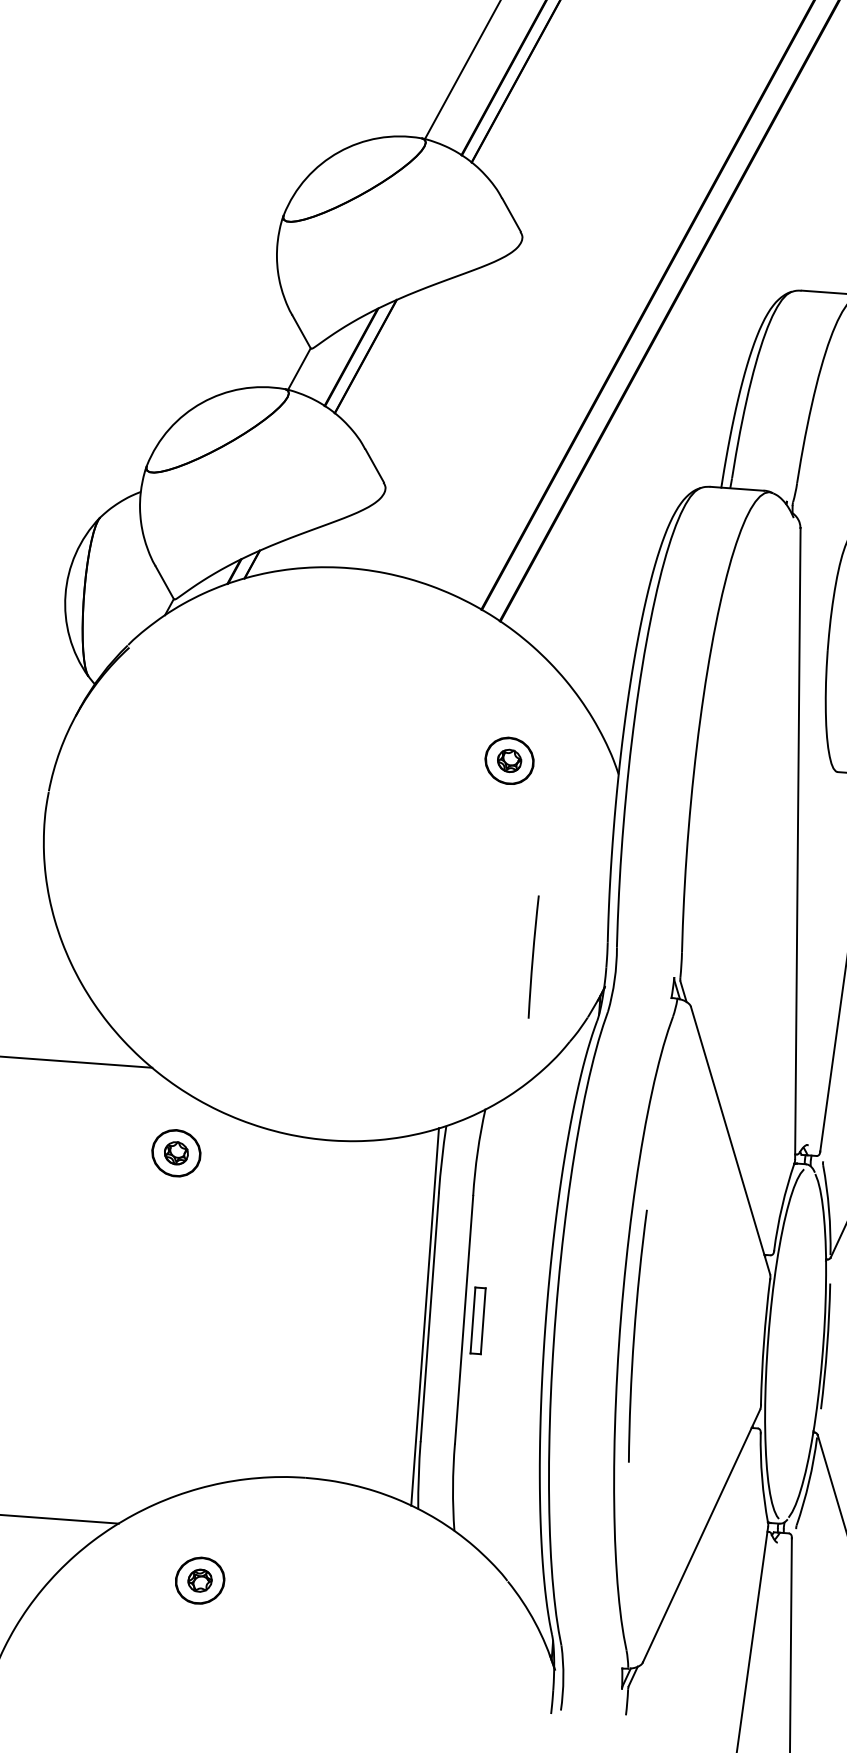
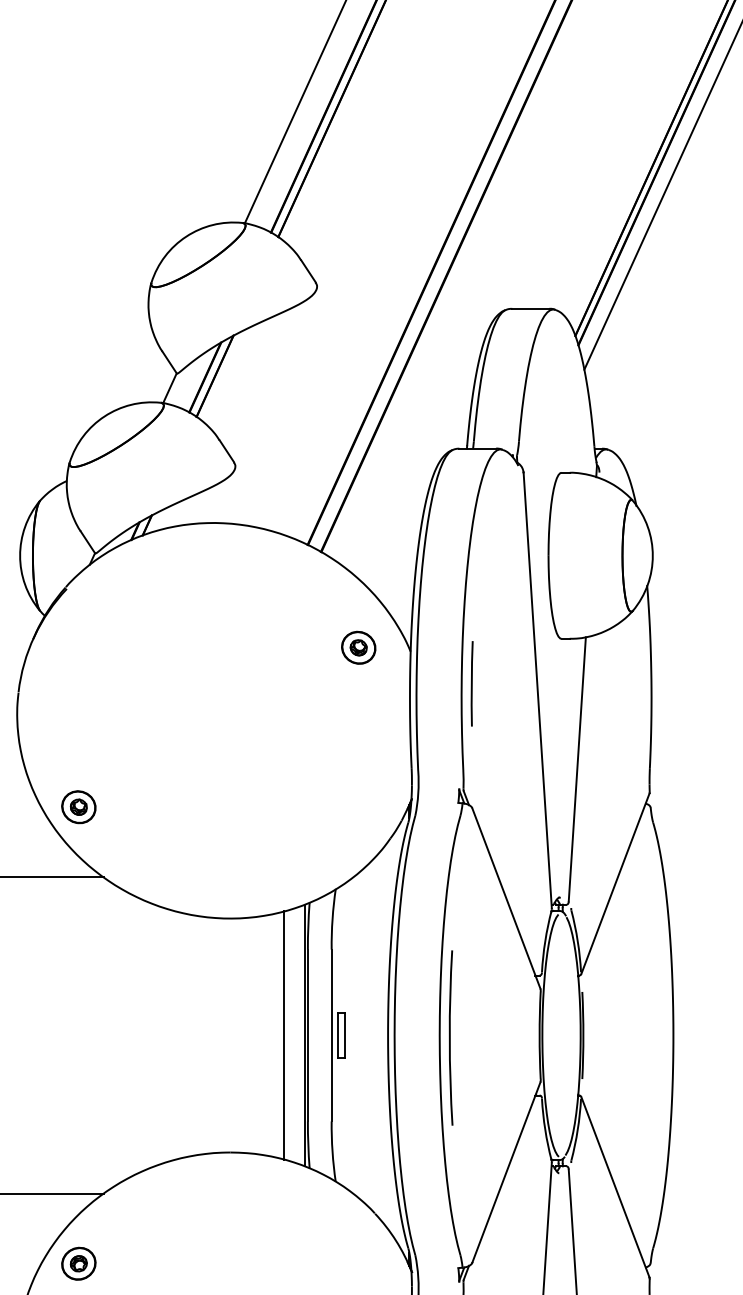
part: (509, 760) -> (358, 647), moved
line: (532, 956) -> (471, 683), moved
part: (175, 1153) -> (78, 807), moved
line: (396, 1314) -> (284, 1035), added
part: (199, 1580) -> (78, 1263), moved

